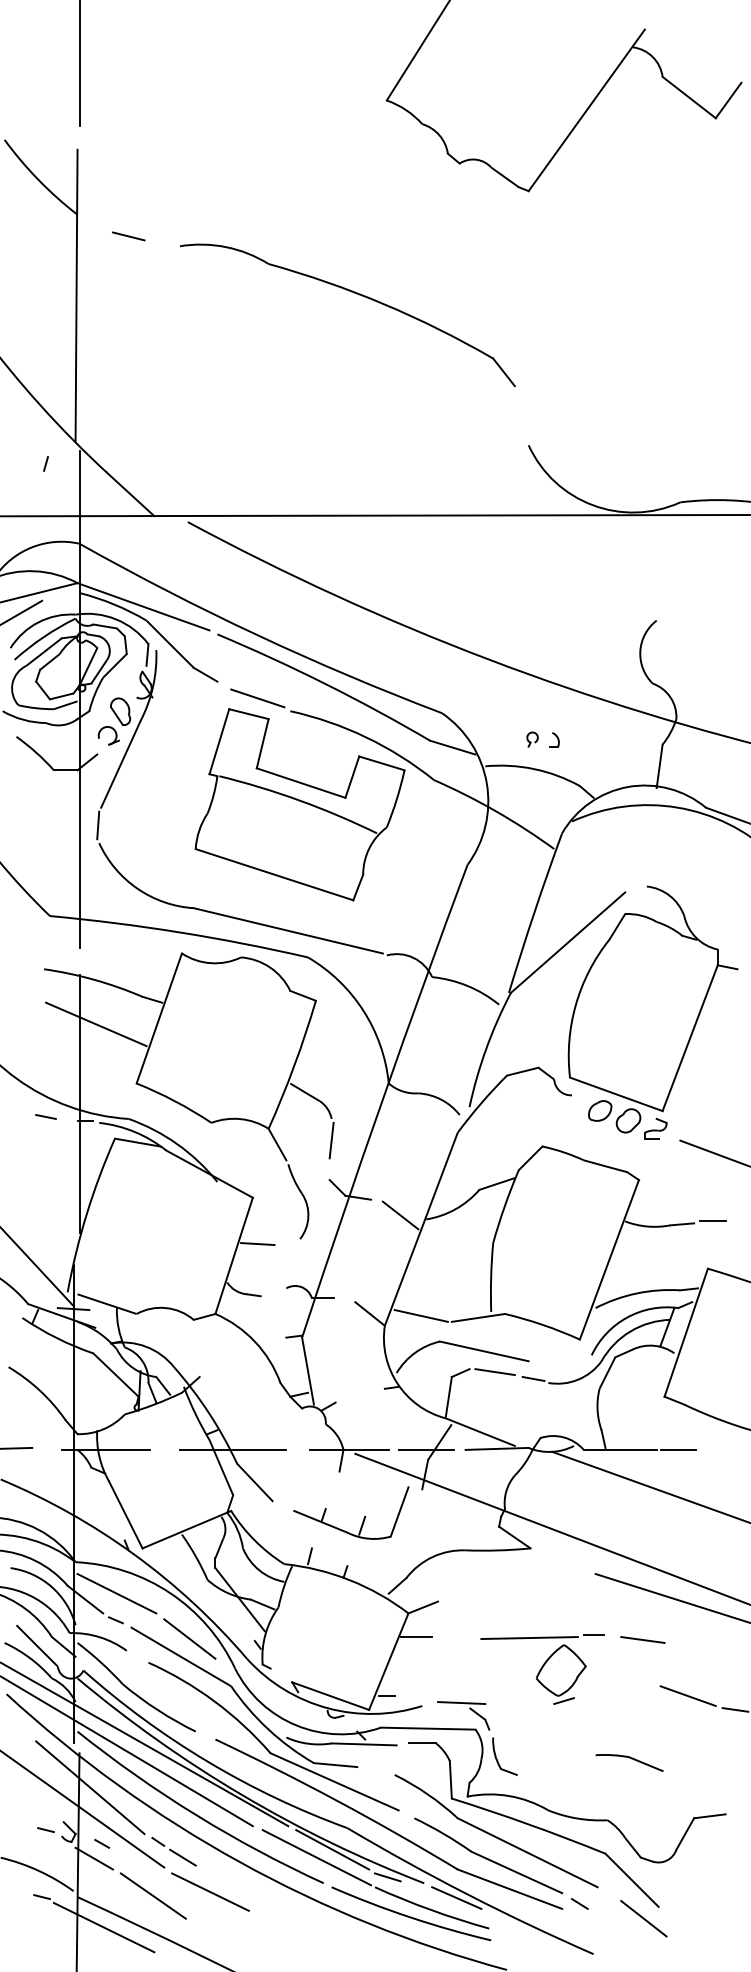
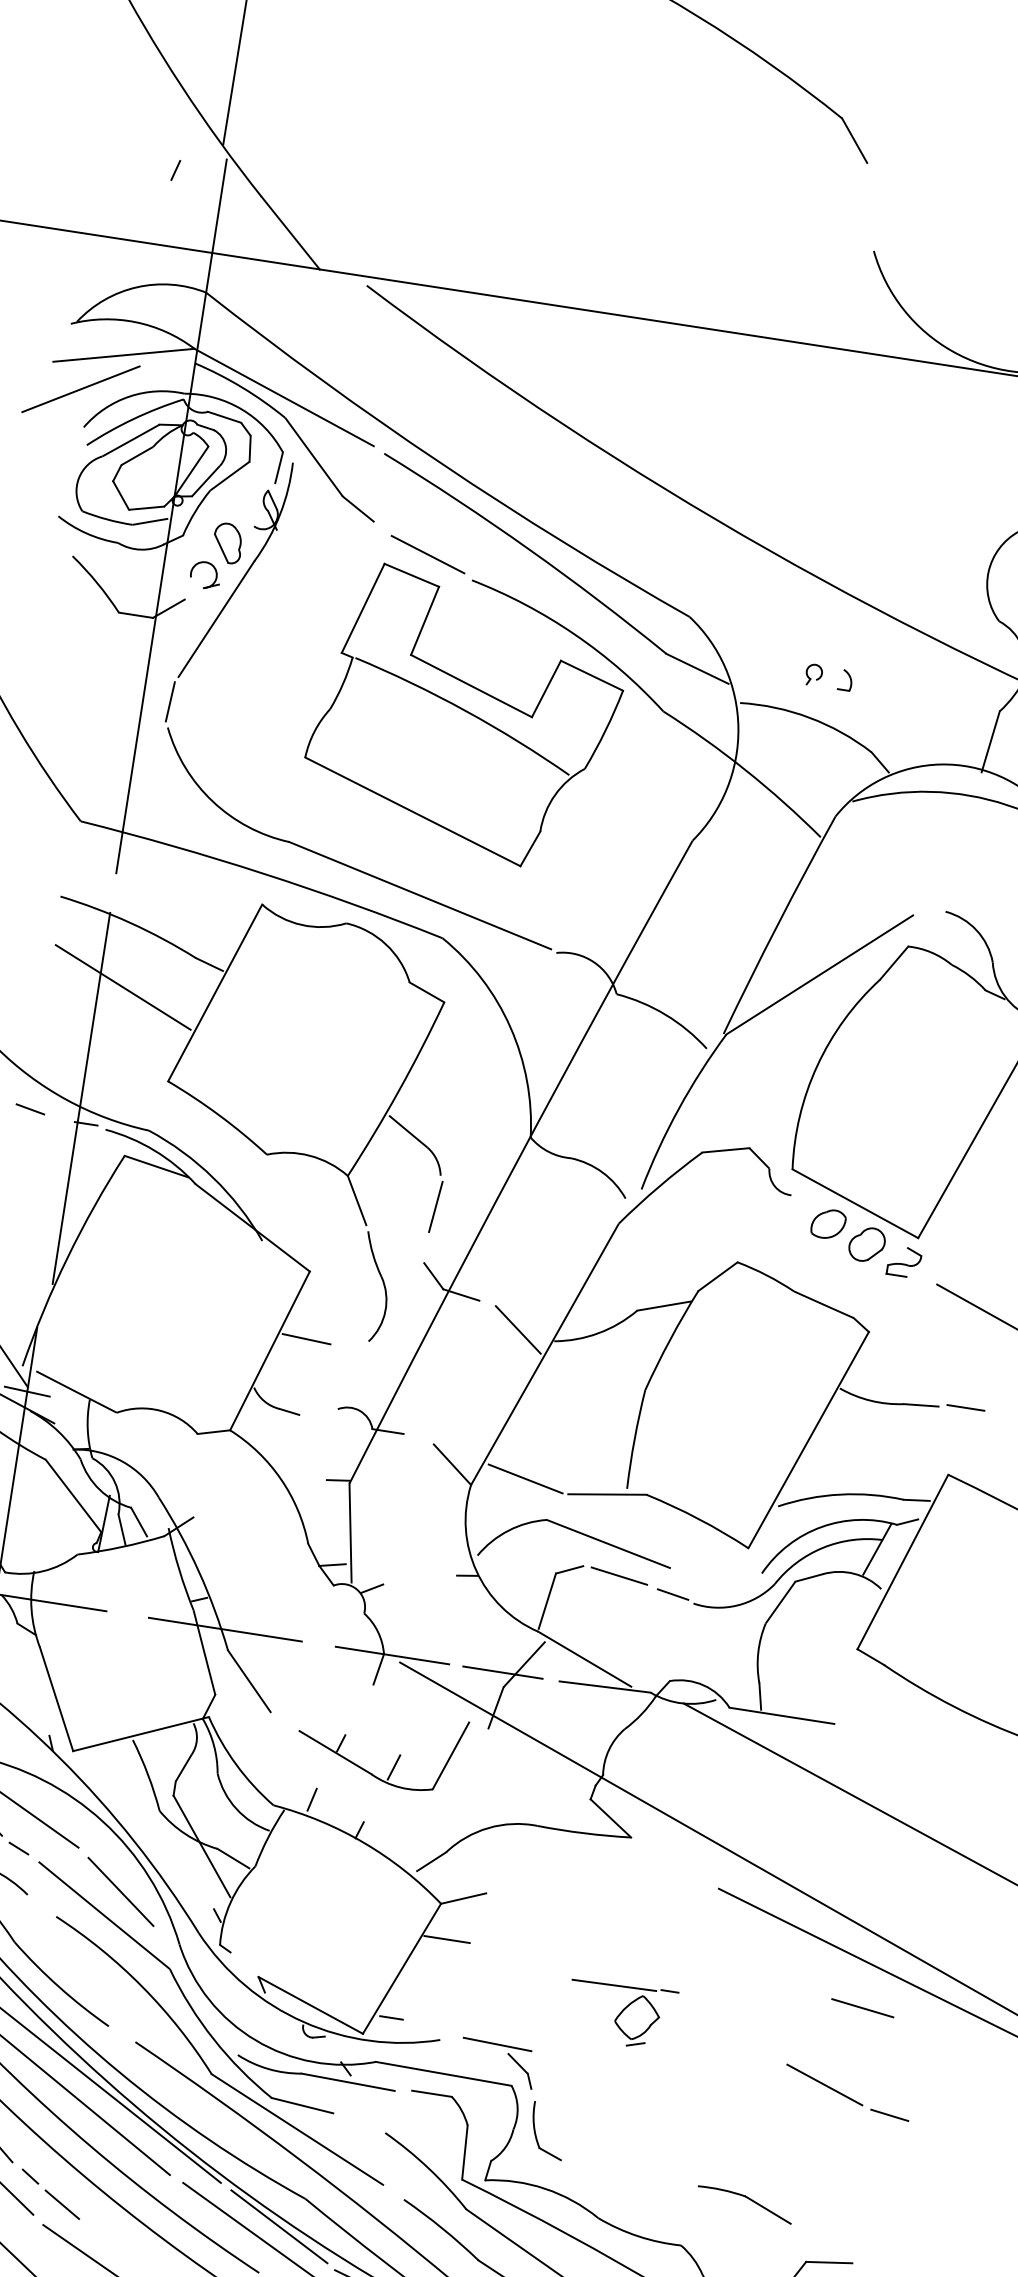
line: (678, 1449) -> (865, 1728), removed
line: (642, 1639) -> (862, 2007), moved
part: (542, 1669) -> (621, 2014), size x0.6
part: (629, 1762) -> (744, 2204), moved

